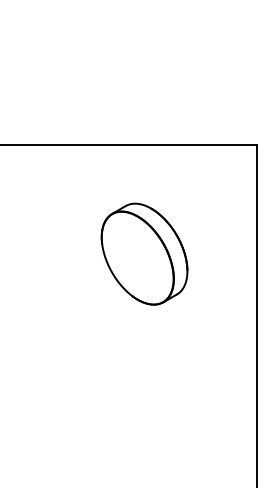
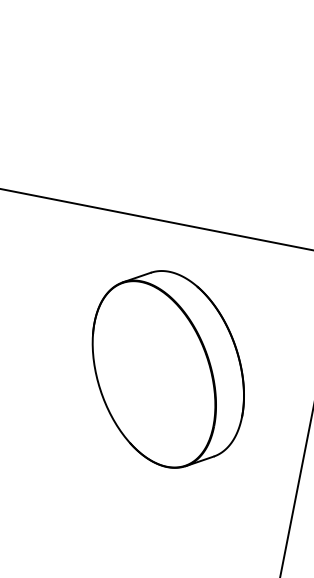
part: (144, 254) -> (168, 369), size x1.43

